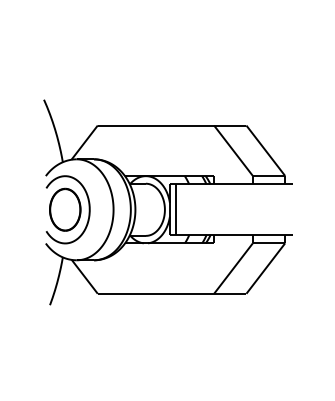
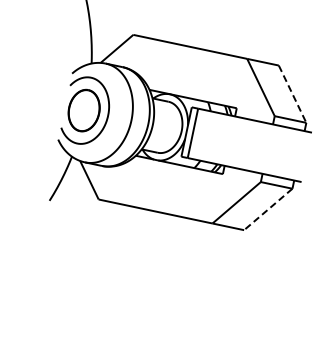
line: (265, 150) -> (292, 93), solid -> dashed
line: (265, 268) -> (268, 209), solid -> dashed

